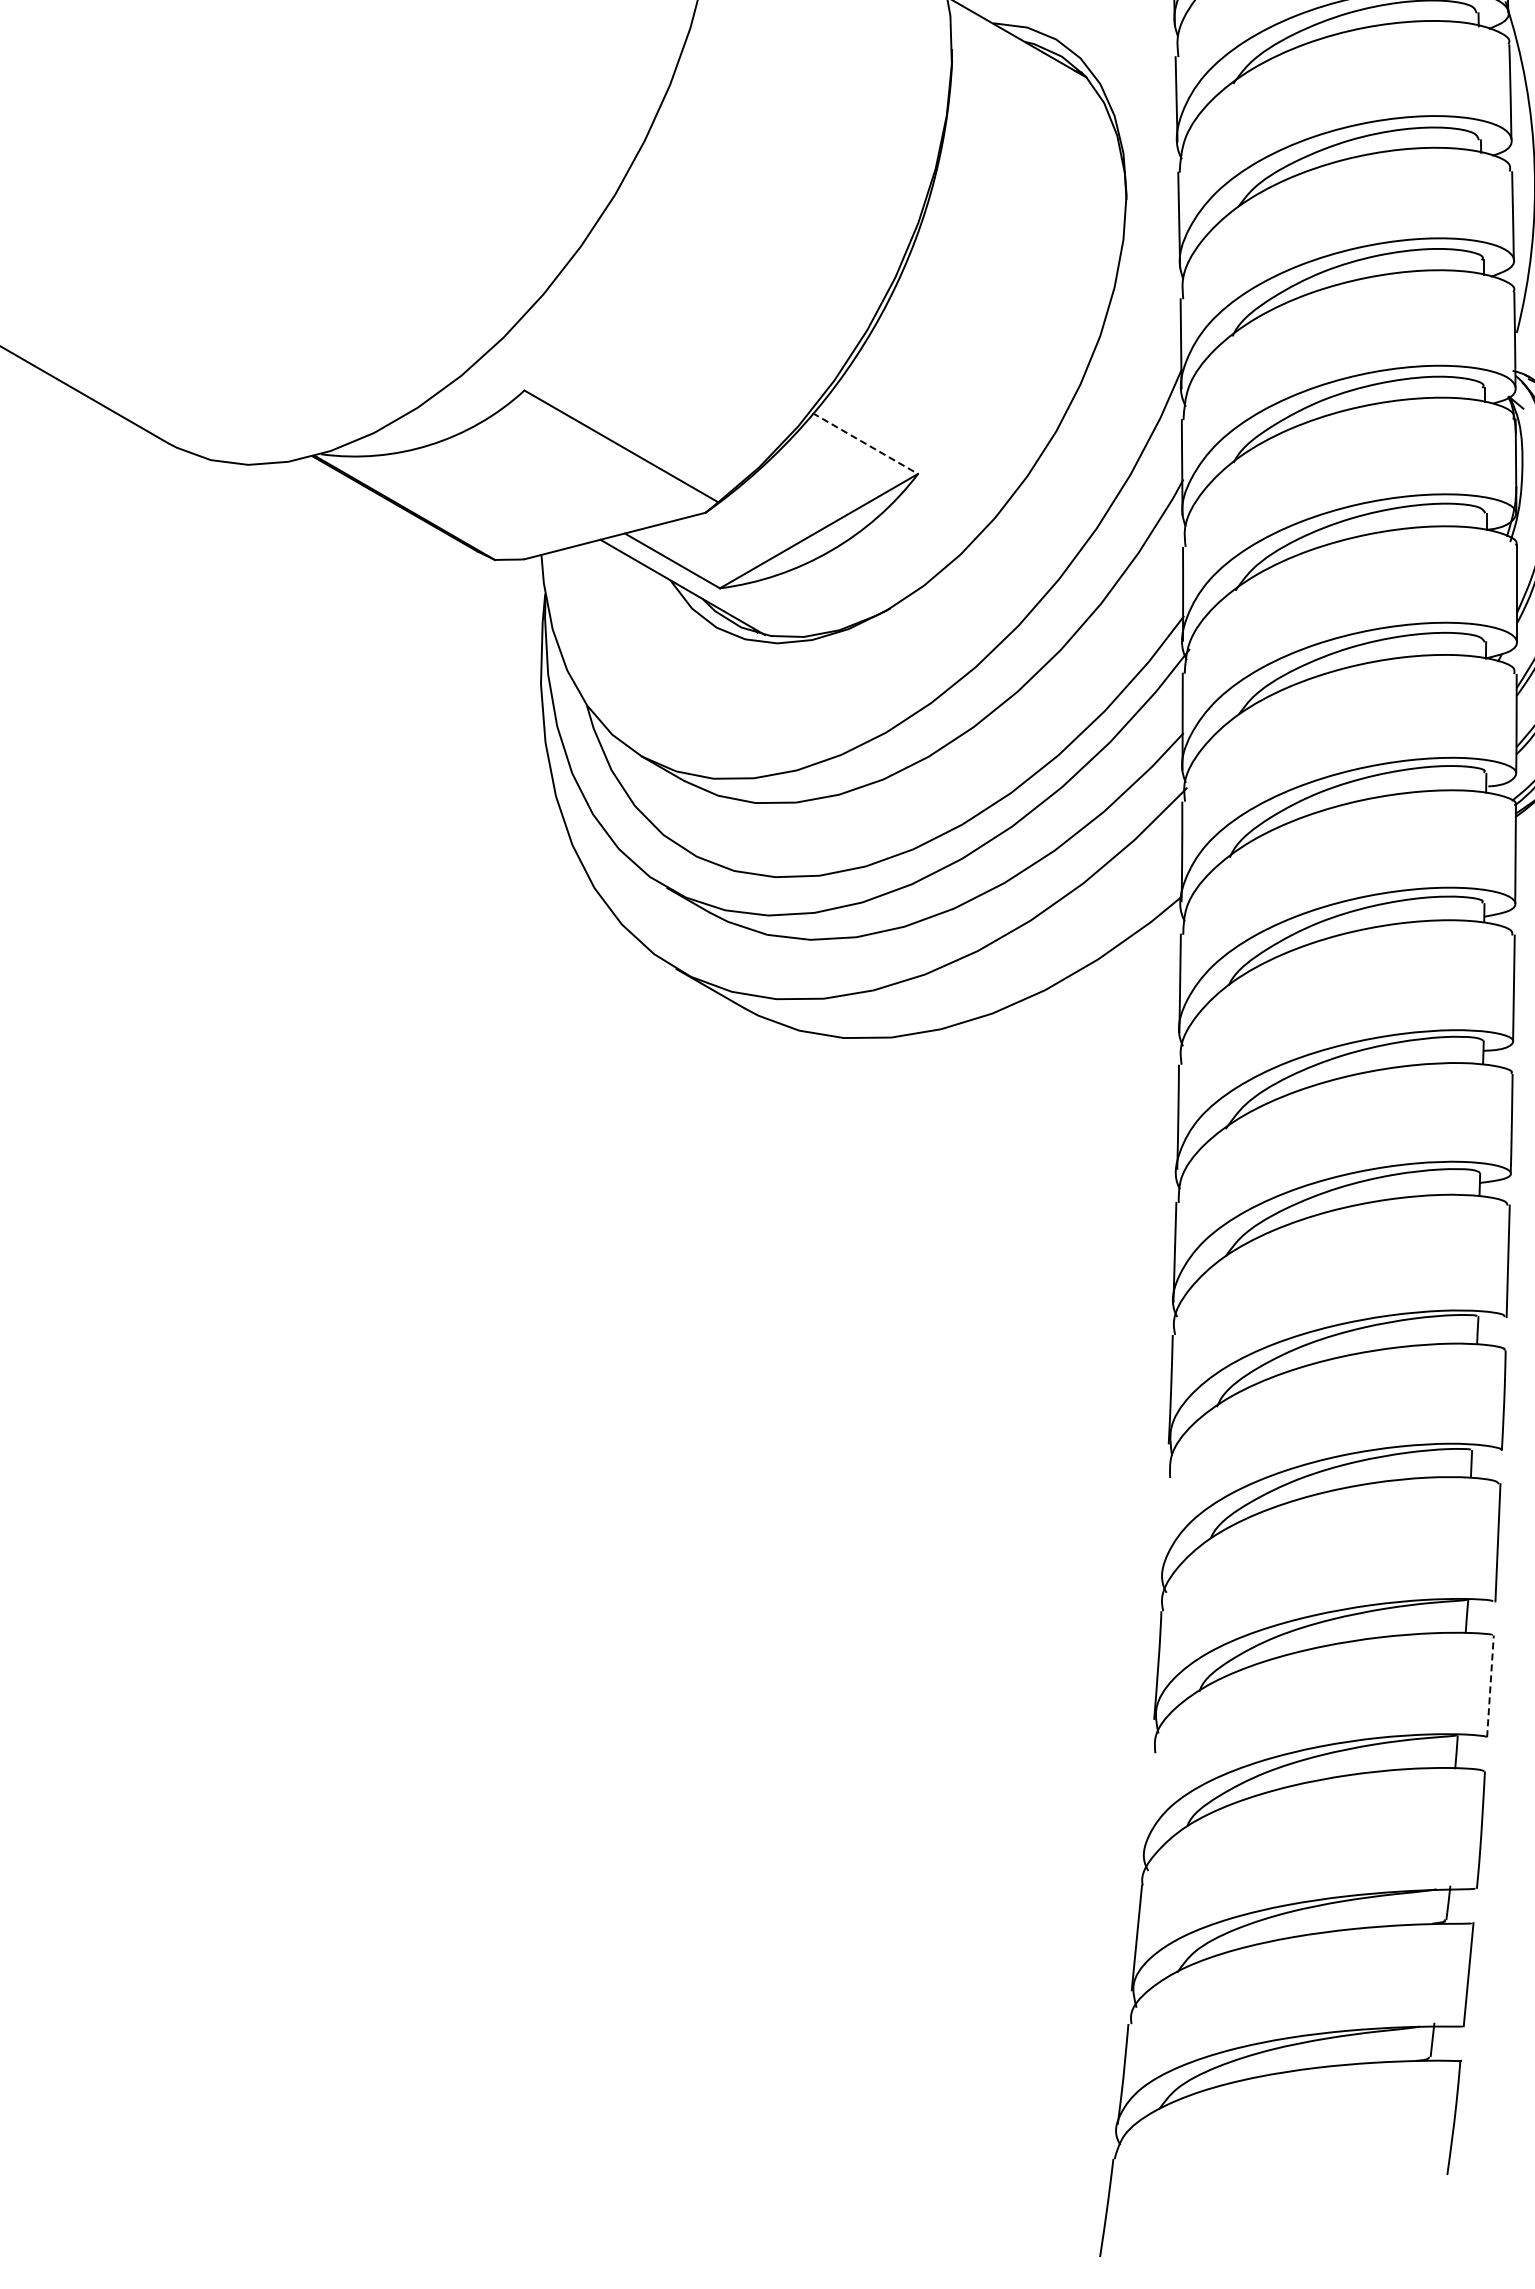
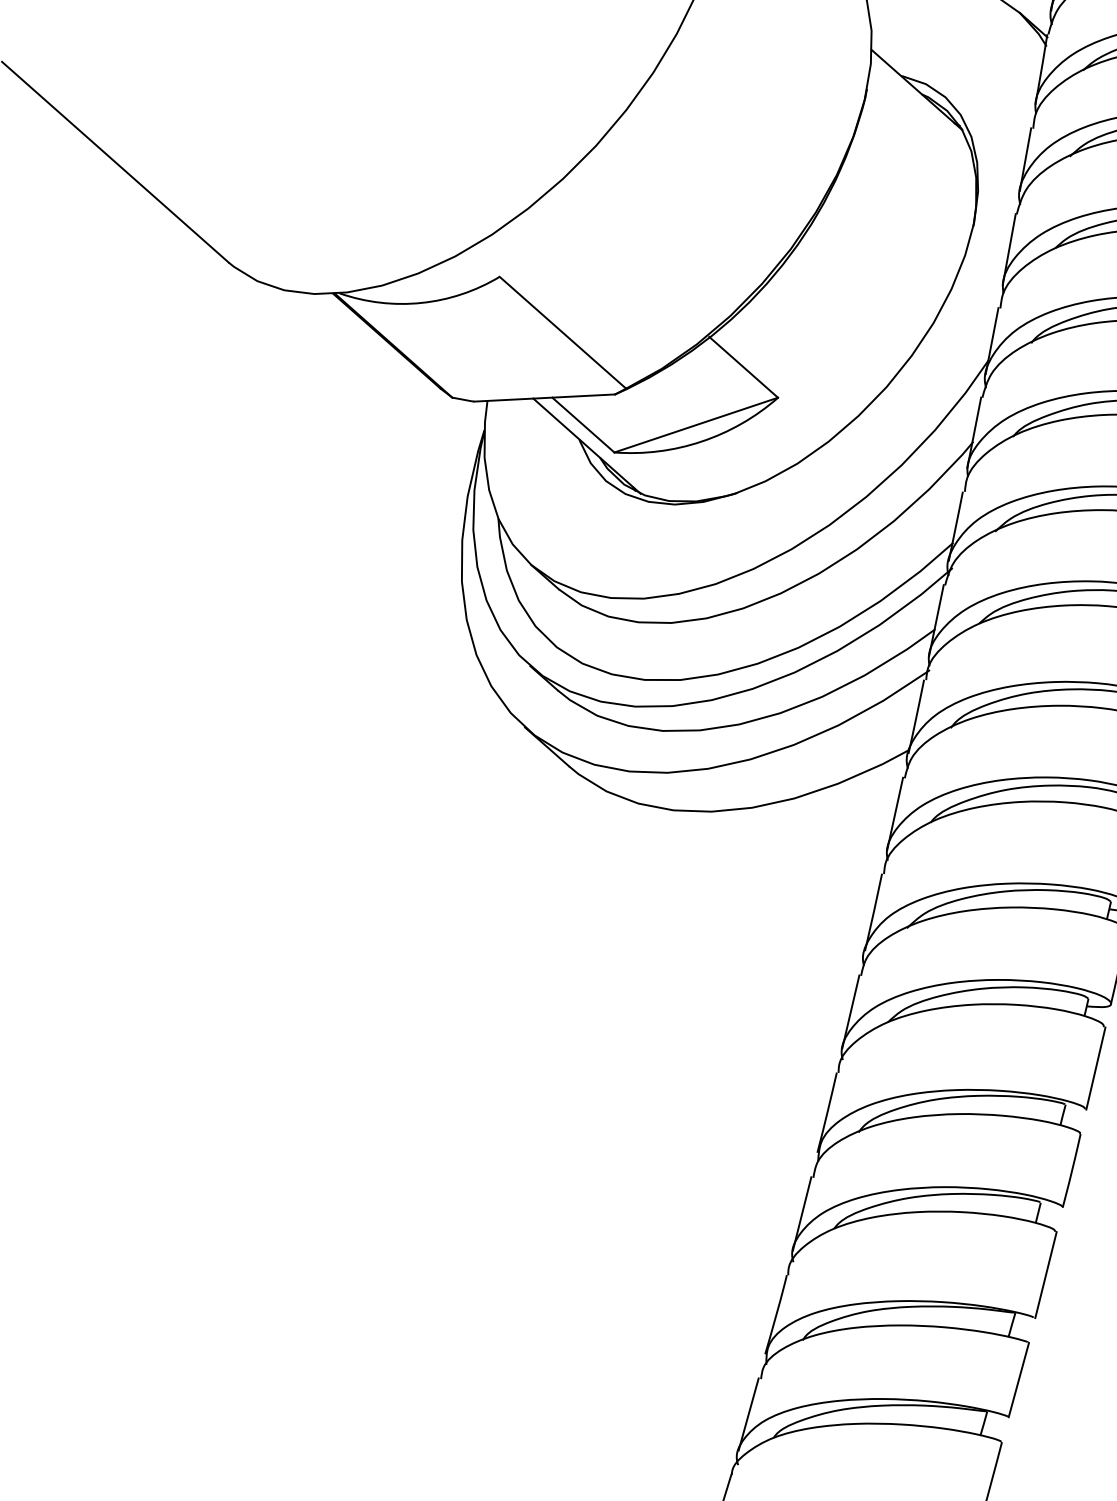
line: (865, 443) -> (743, 367), dashed -> solid
line: (1164, 1527) -> (801, 1213), added
line: (1490, 1686) -> (1018, 1380), dashed -> solid
line: (1148, 1802) -> (748, 1414), added

